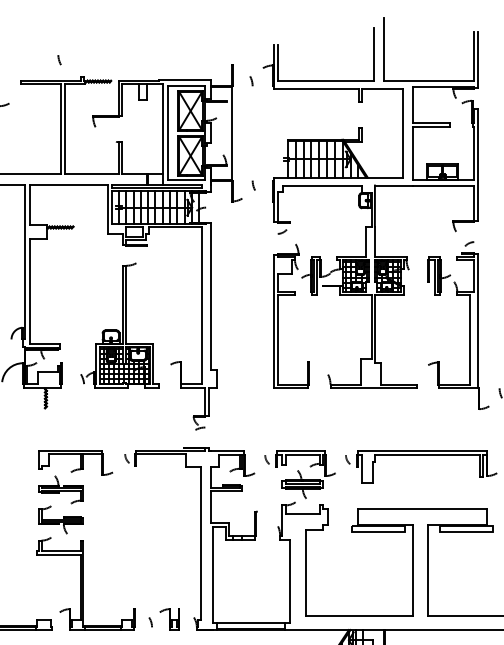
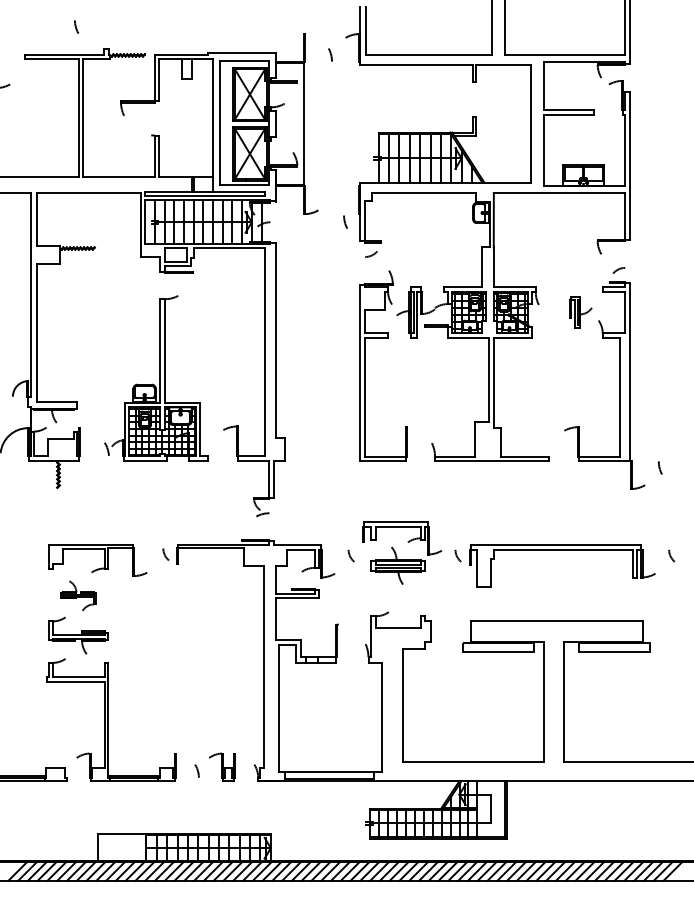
arc: (253, 185) -> (345, 221), moved
part: (438, 275) -> (578, 312), size x0.6
part: (301, 475) -> (396, 553), moved
part: (61, 489) -> (78, 595), size x0.6

